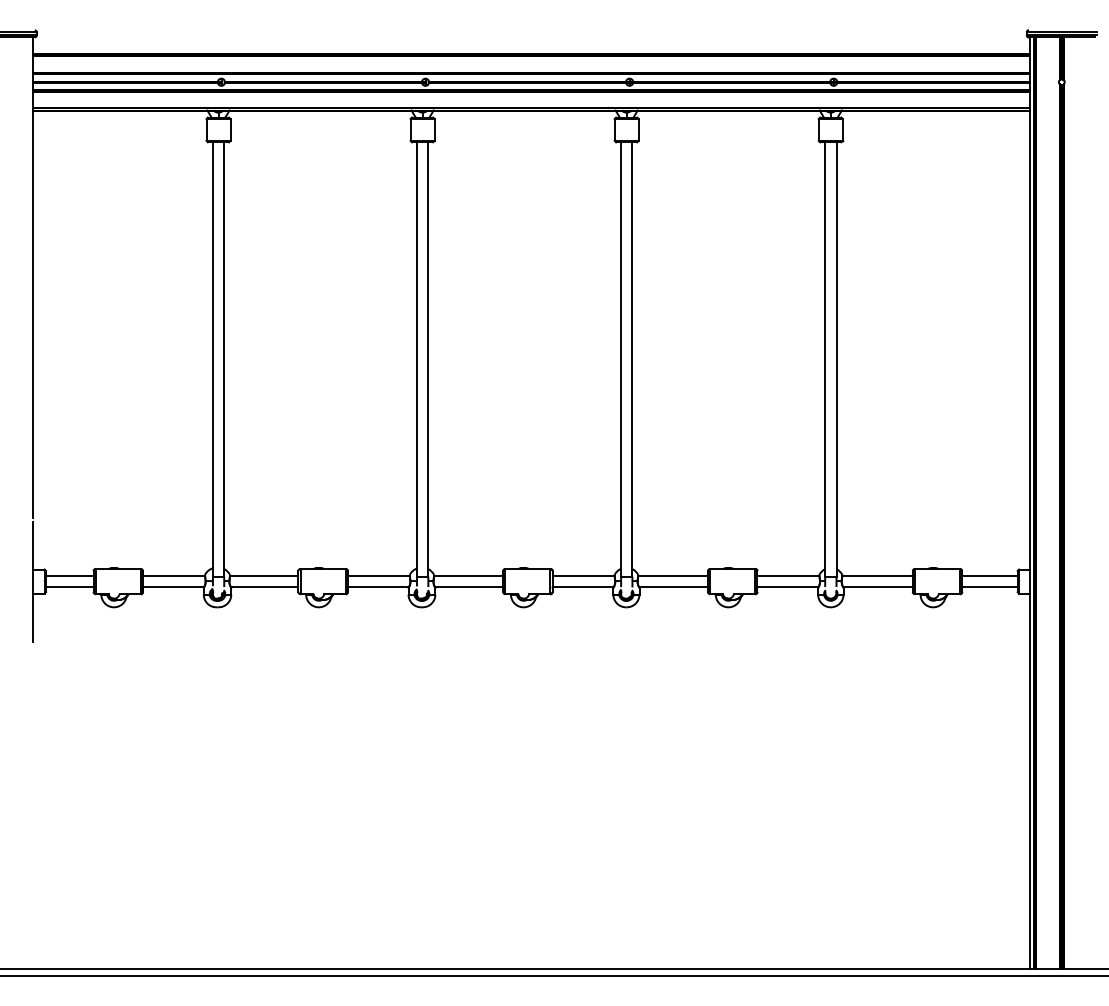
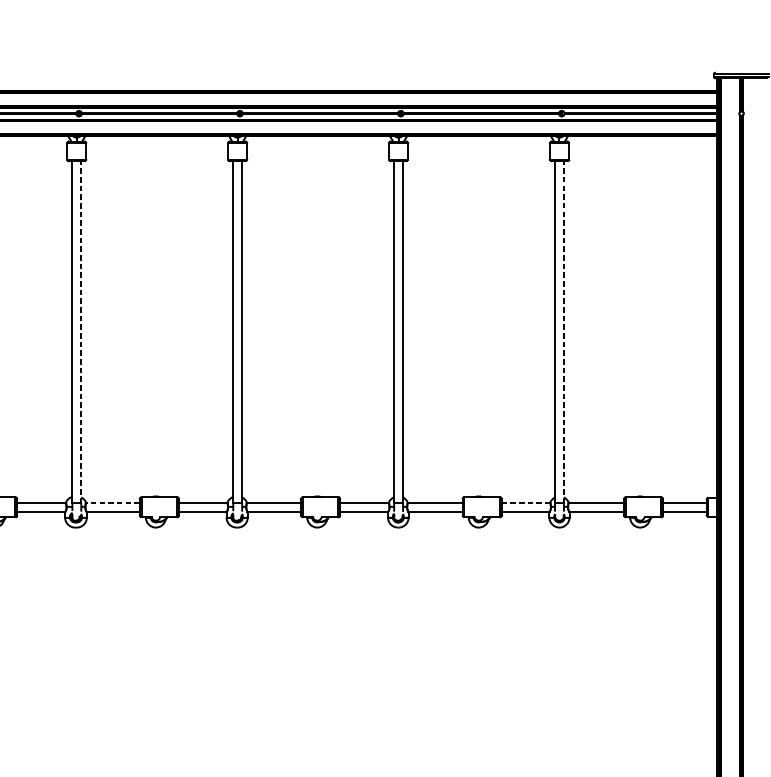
line: (224, 358) -> (81, 331), solid -> dashed
line: (836, 358) -> (563, 331), solid -> dashed
line: (263, 575) -> (112, 502), solid -> dashed
line: (787, 575) -> (525, 502), solid -> dashed

